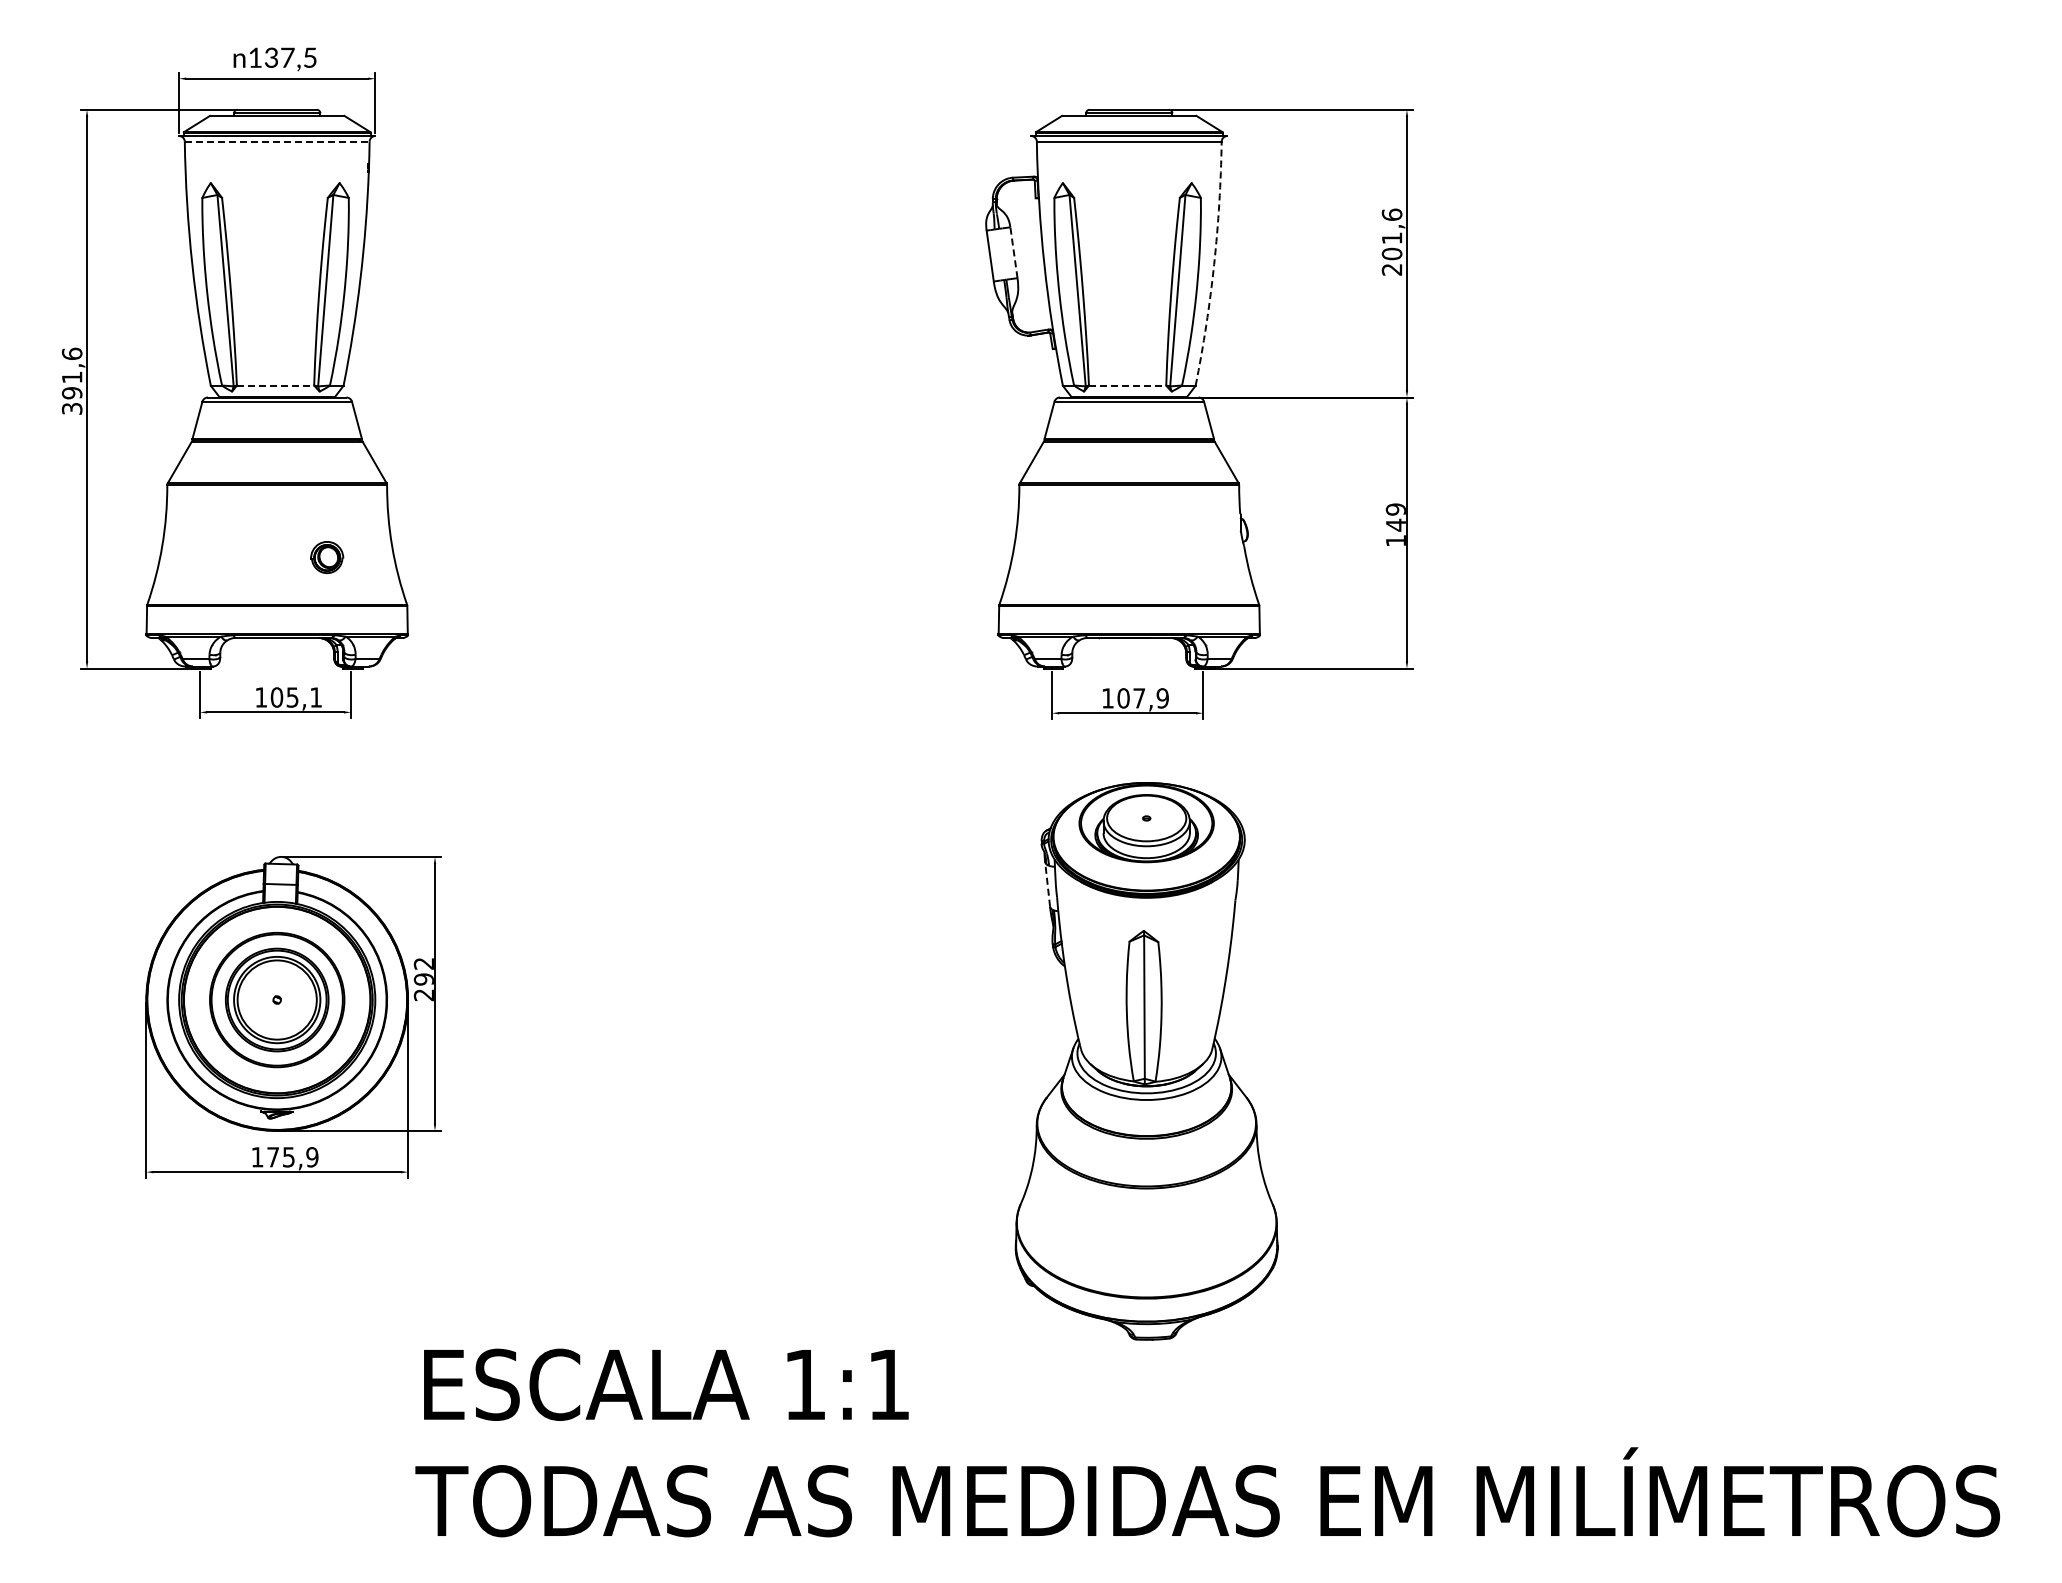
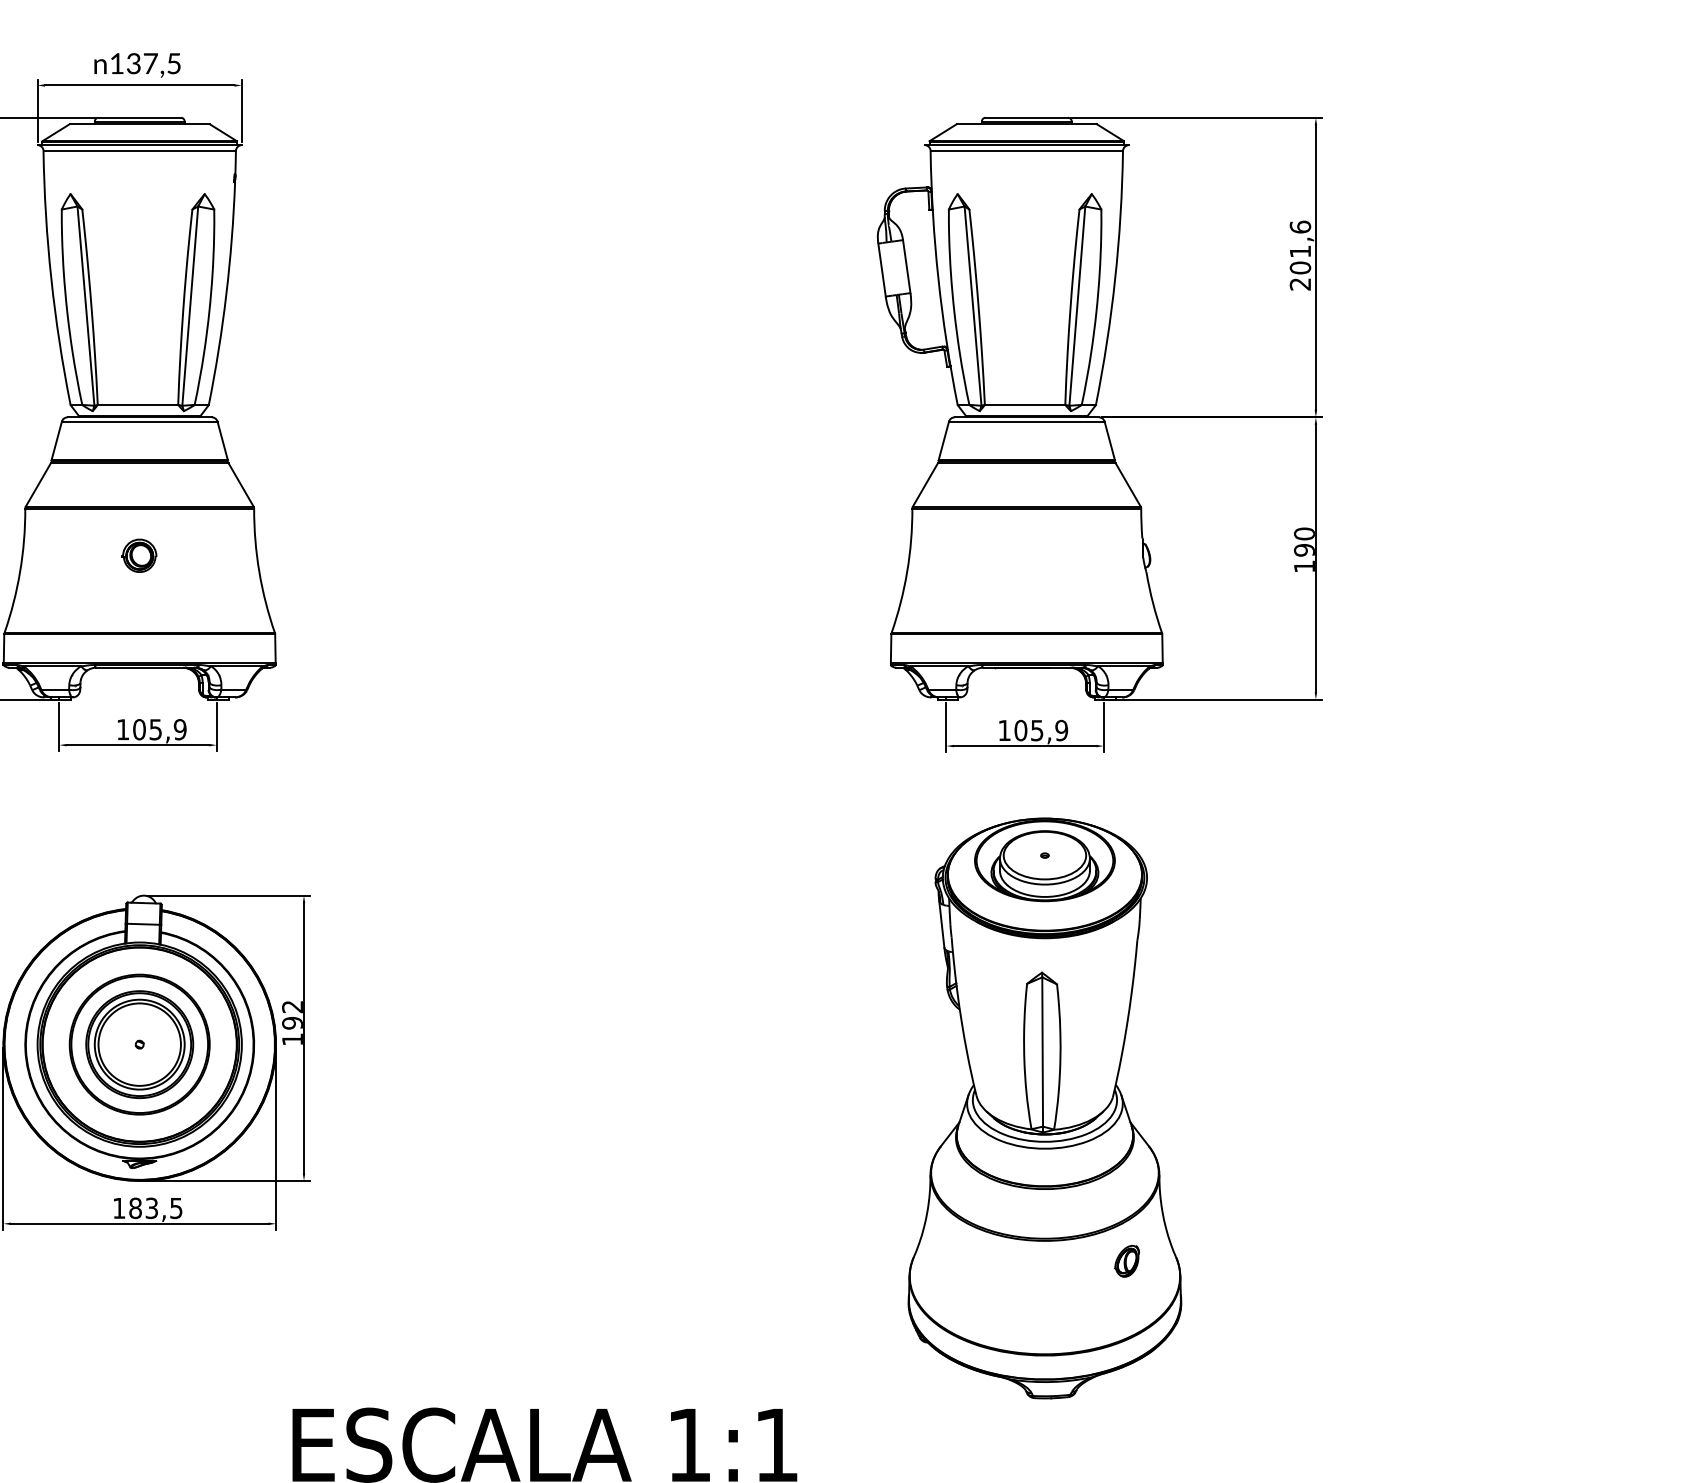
line: (277, 141) -> (140, 150), dashed -> solid
line: (1013, 252) -> (906, 266), dashed -> solid
arc: (1214, 264) -> (1115, 278), dashed -> solid
line: (275, 385) -> (137, 404), dashed -> solid
line: (1127, 385) -> (1024, 404), dashed -> solid
text: (1395, 517) -> (1303, 542), 149 -> 190
part: (327, 557) -> (140, 555), moved
text: (316, 697) -> (180, 729), 105,1 -> 105,9
text: (1138, 698) -> (1036, 730), 107,9 -> 105,9
line: (1047, 883) -> (941, 923), dashed -> solid
text: (423, 995) -> (292, 1039), 292 -> 192
text: (292, 1157) -> (155, 1208), 175,9 -> 183,5
part: (1225, 1207) -> (1126, 1260), added

